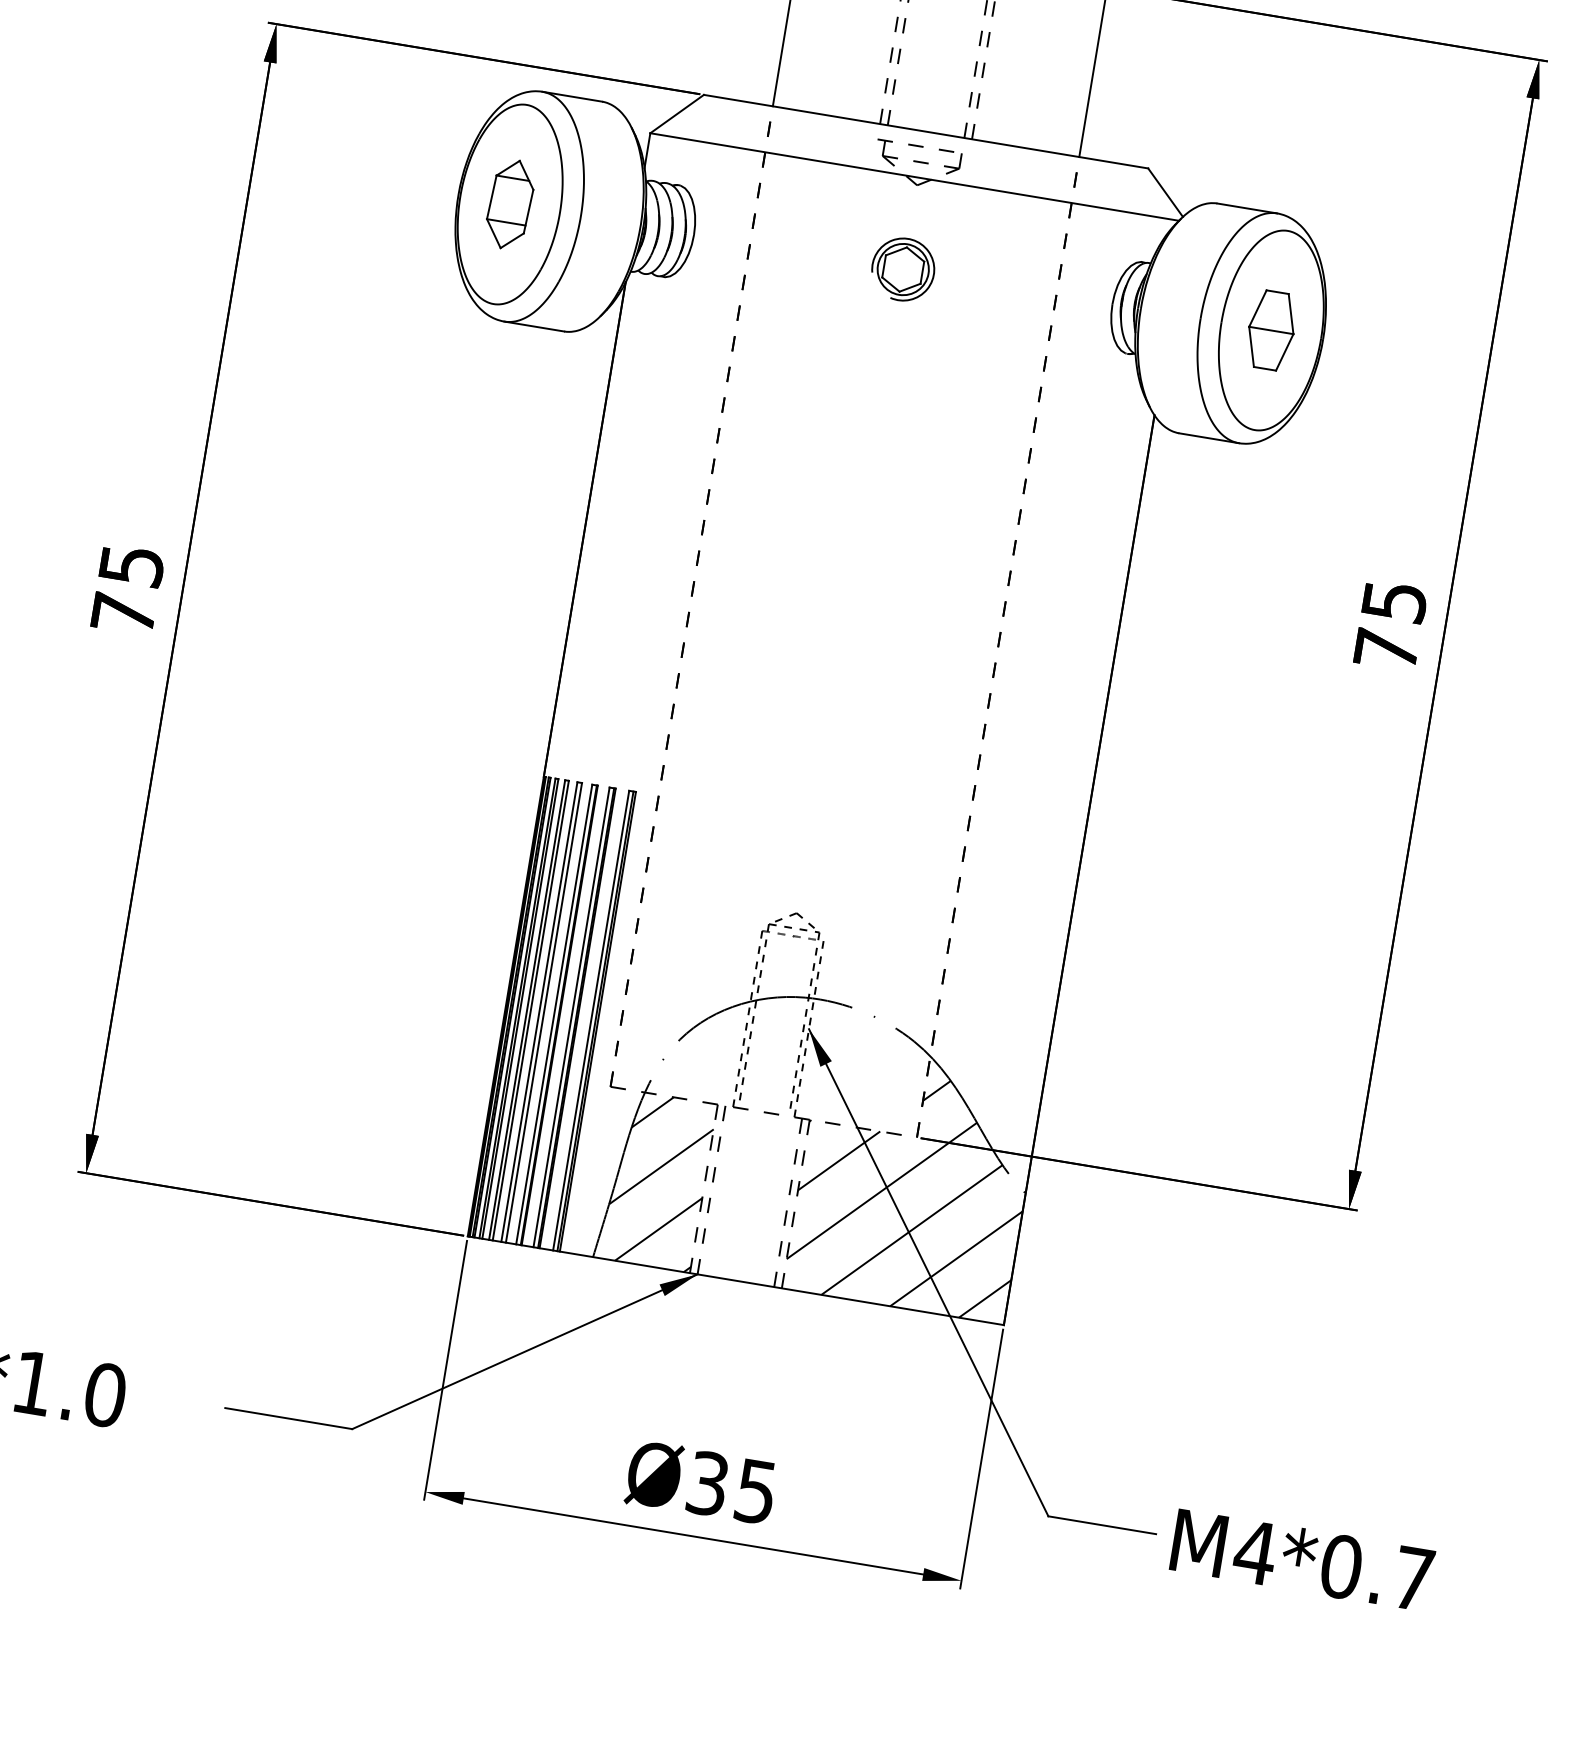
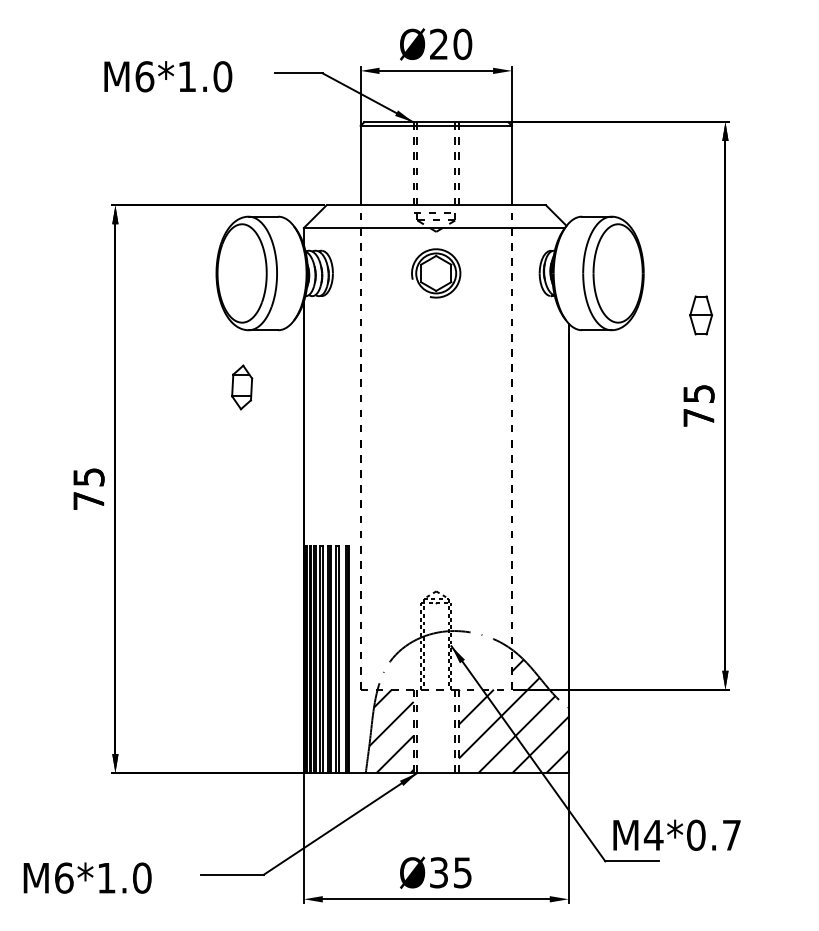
part: (510, 204) -> (242, 387), moved
part: (903, 269) -> (436, 273), size x1.6
part: (1272, 330) -> (701, 315), moved
text: (1301, 1558) -> (676, 834), moved

